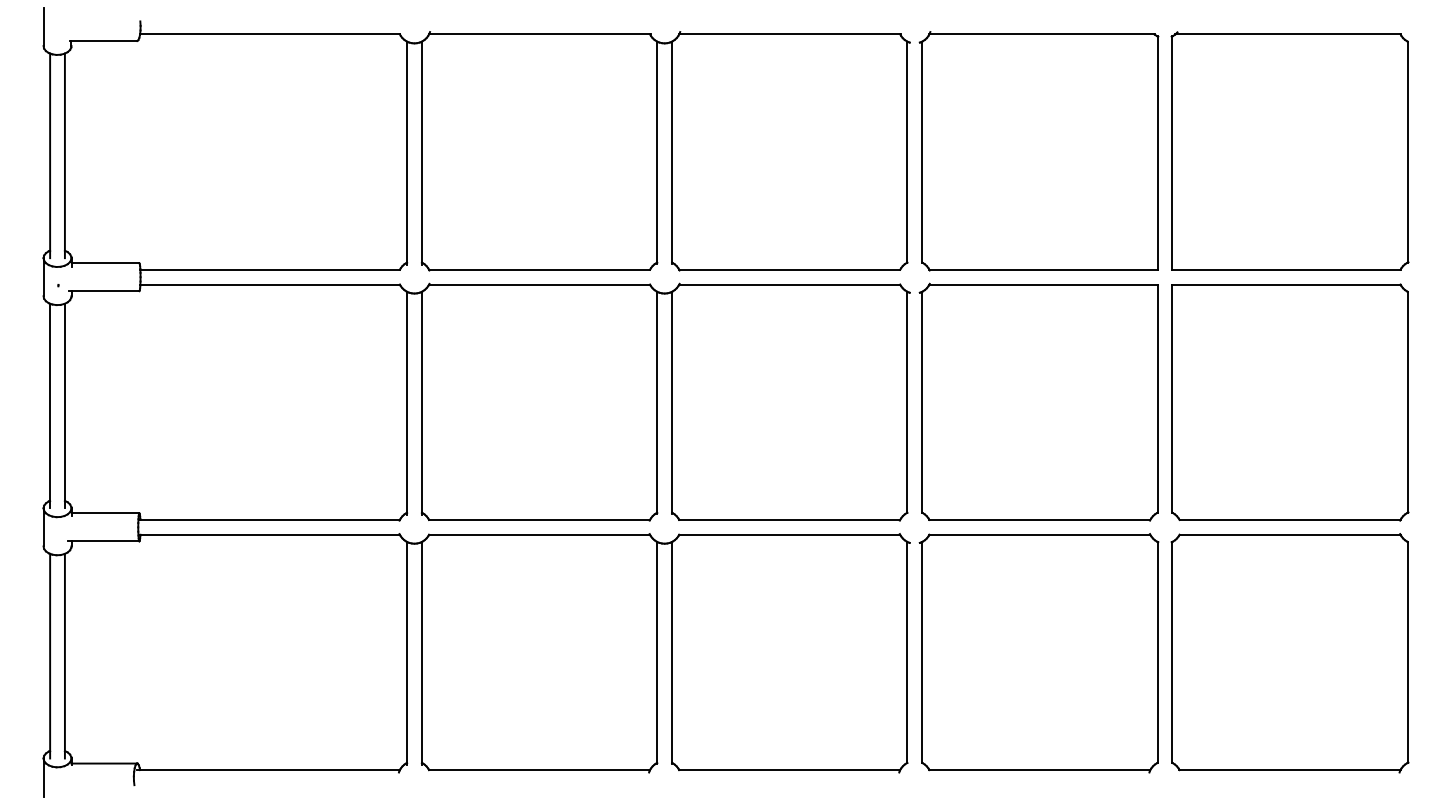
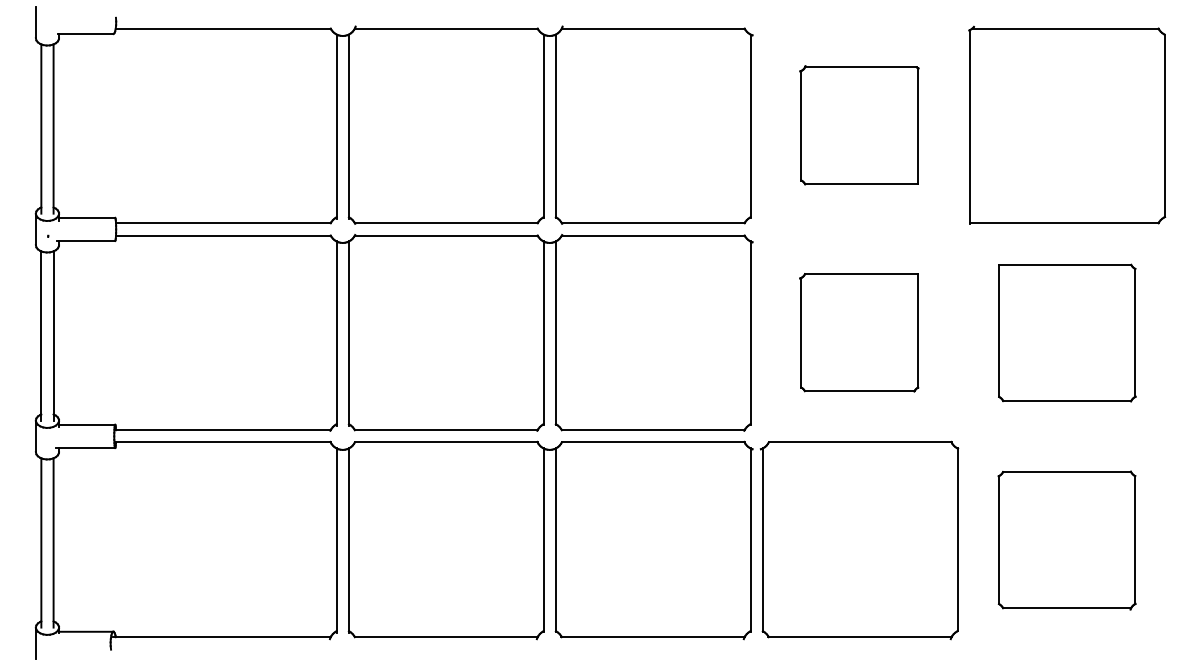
part: (1038, 151) -> (859, 125), size x0.6
part: (1038, 401) -> (859, 332), size x0.6
part: (1290, 402) -> (1067, 333), size x0.7
part: (1289, 653) -> (1066, 540), size x0.7

